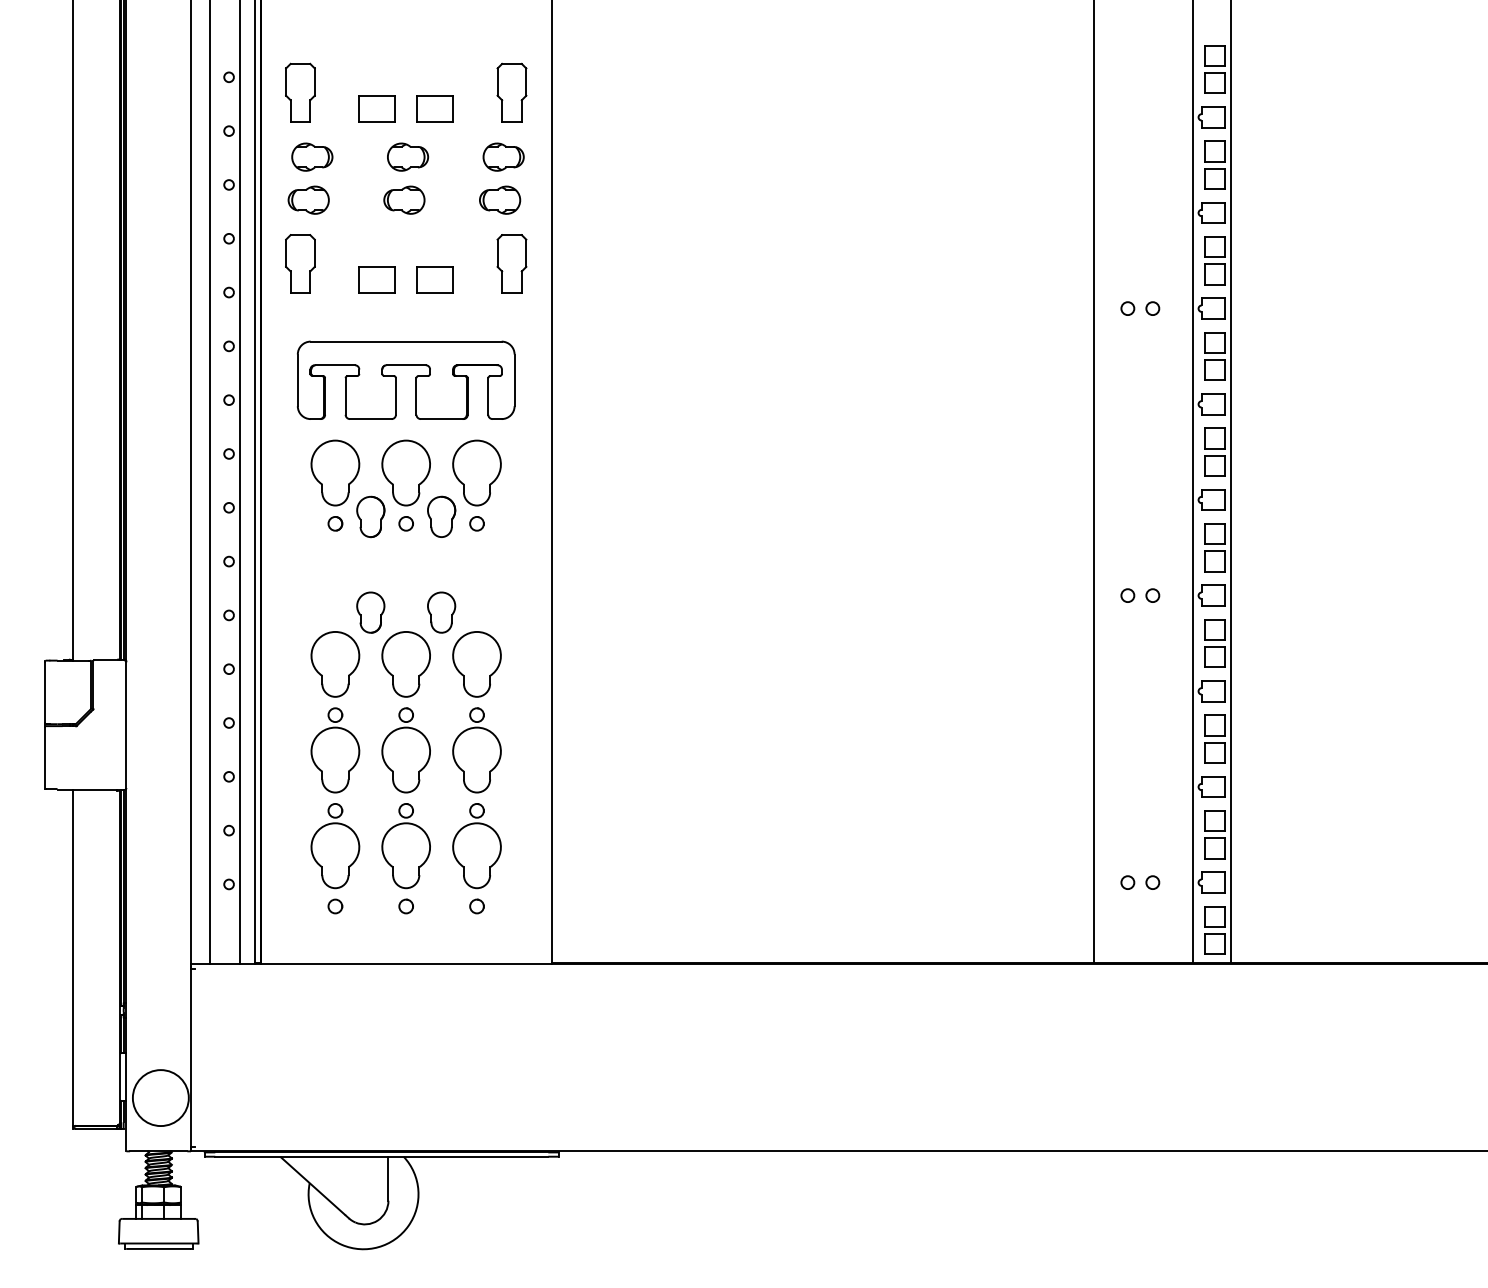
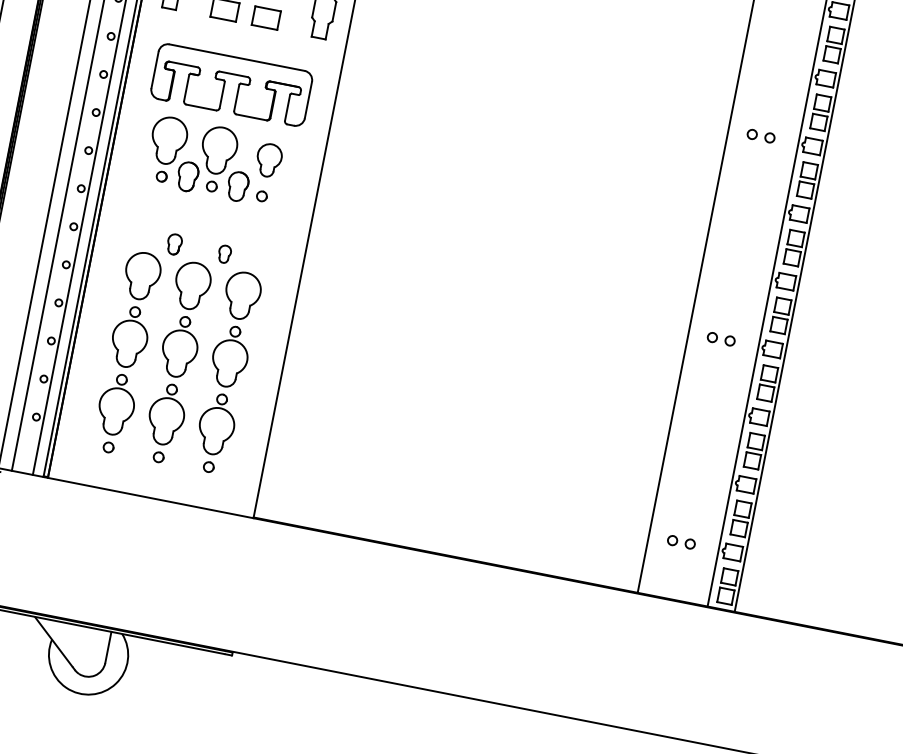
part: (476, 472) -> (268, 160), size x0.7
part: (370, 612) -> (174, 244), size x0.7
part: (441, 612) -> (224, 254), size x0.6

